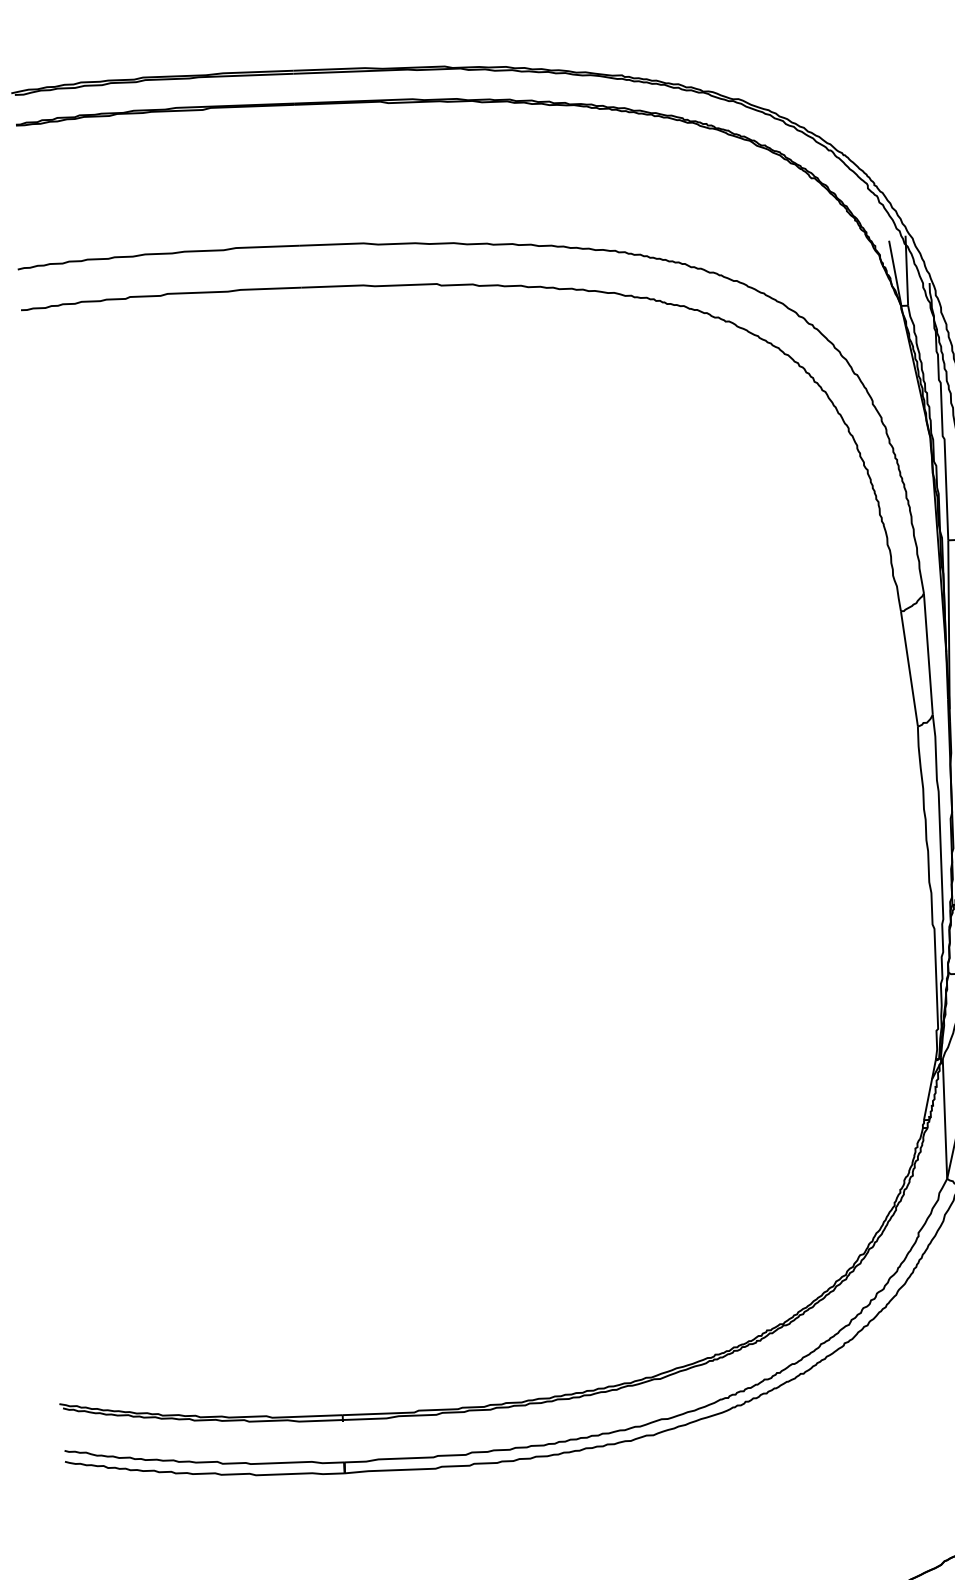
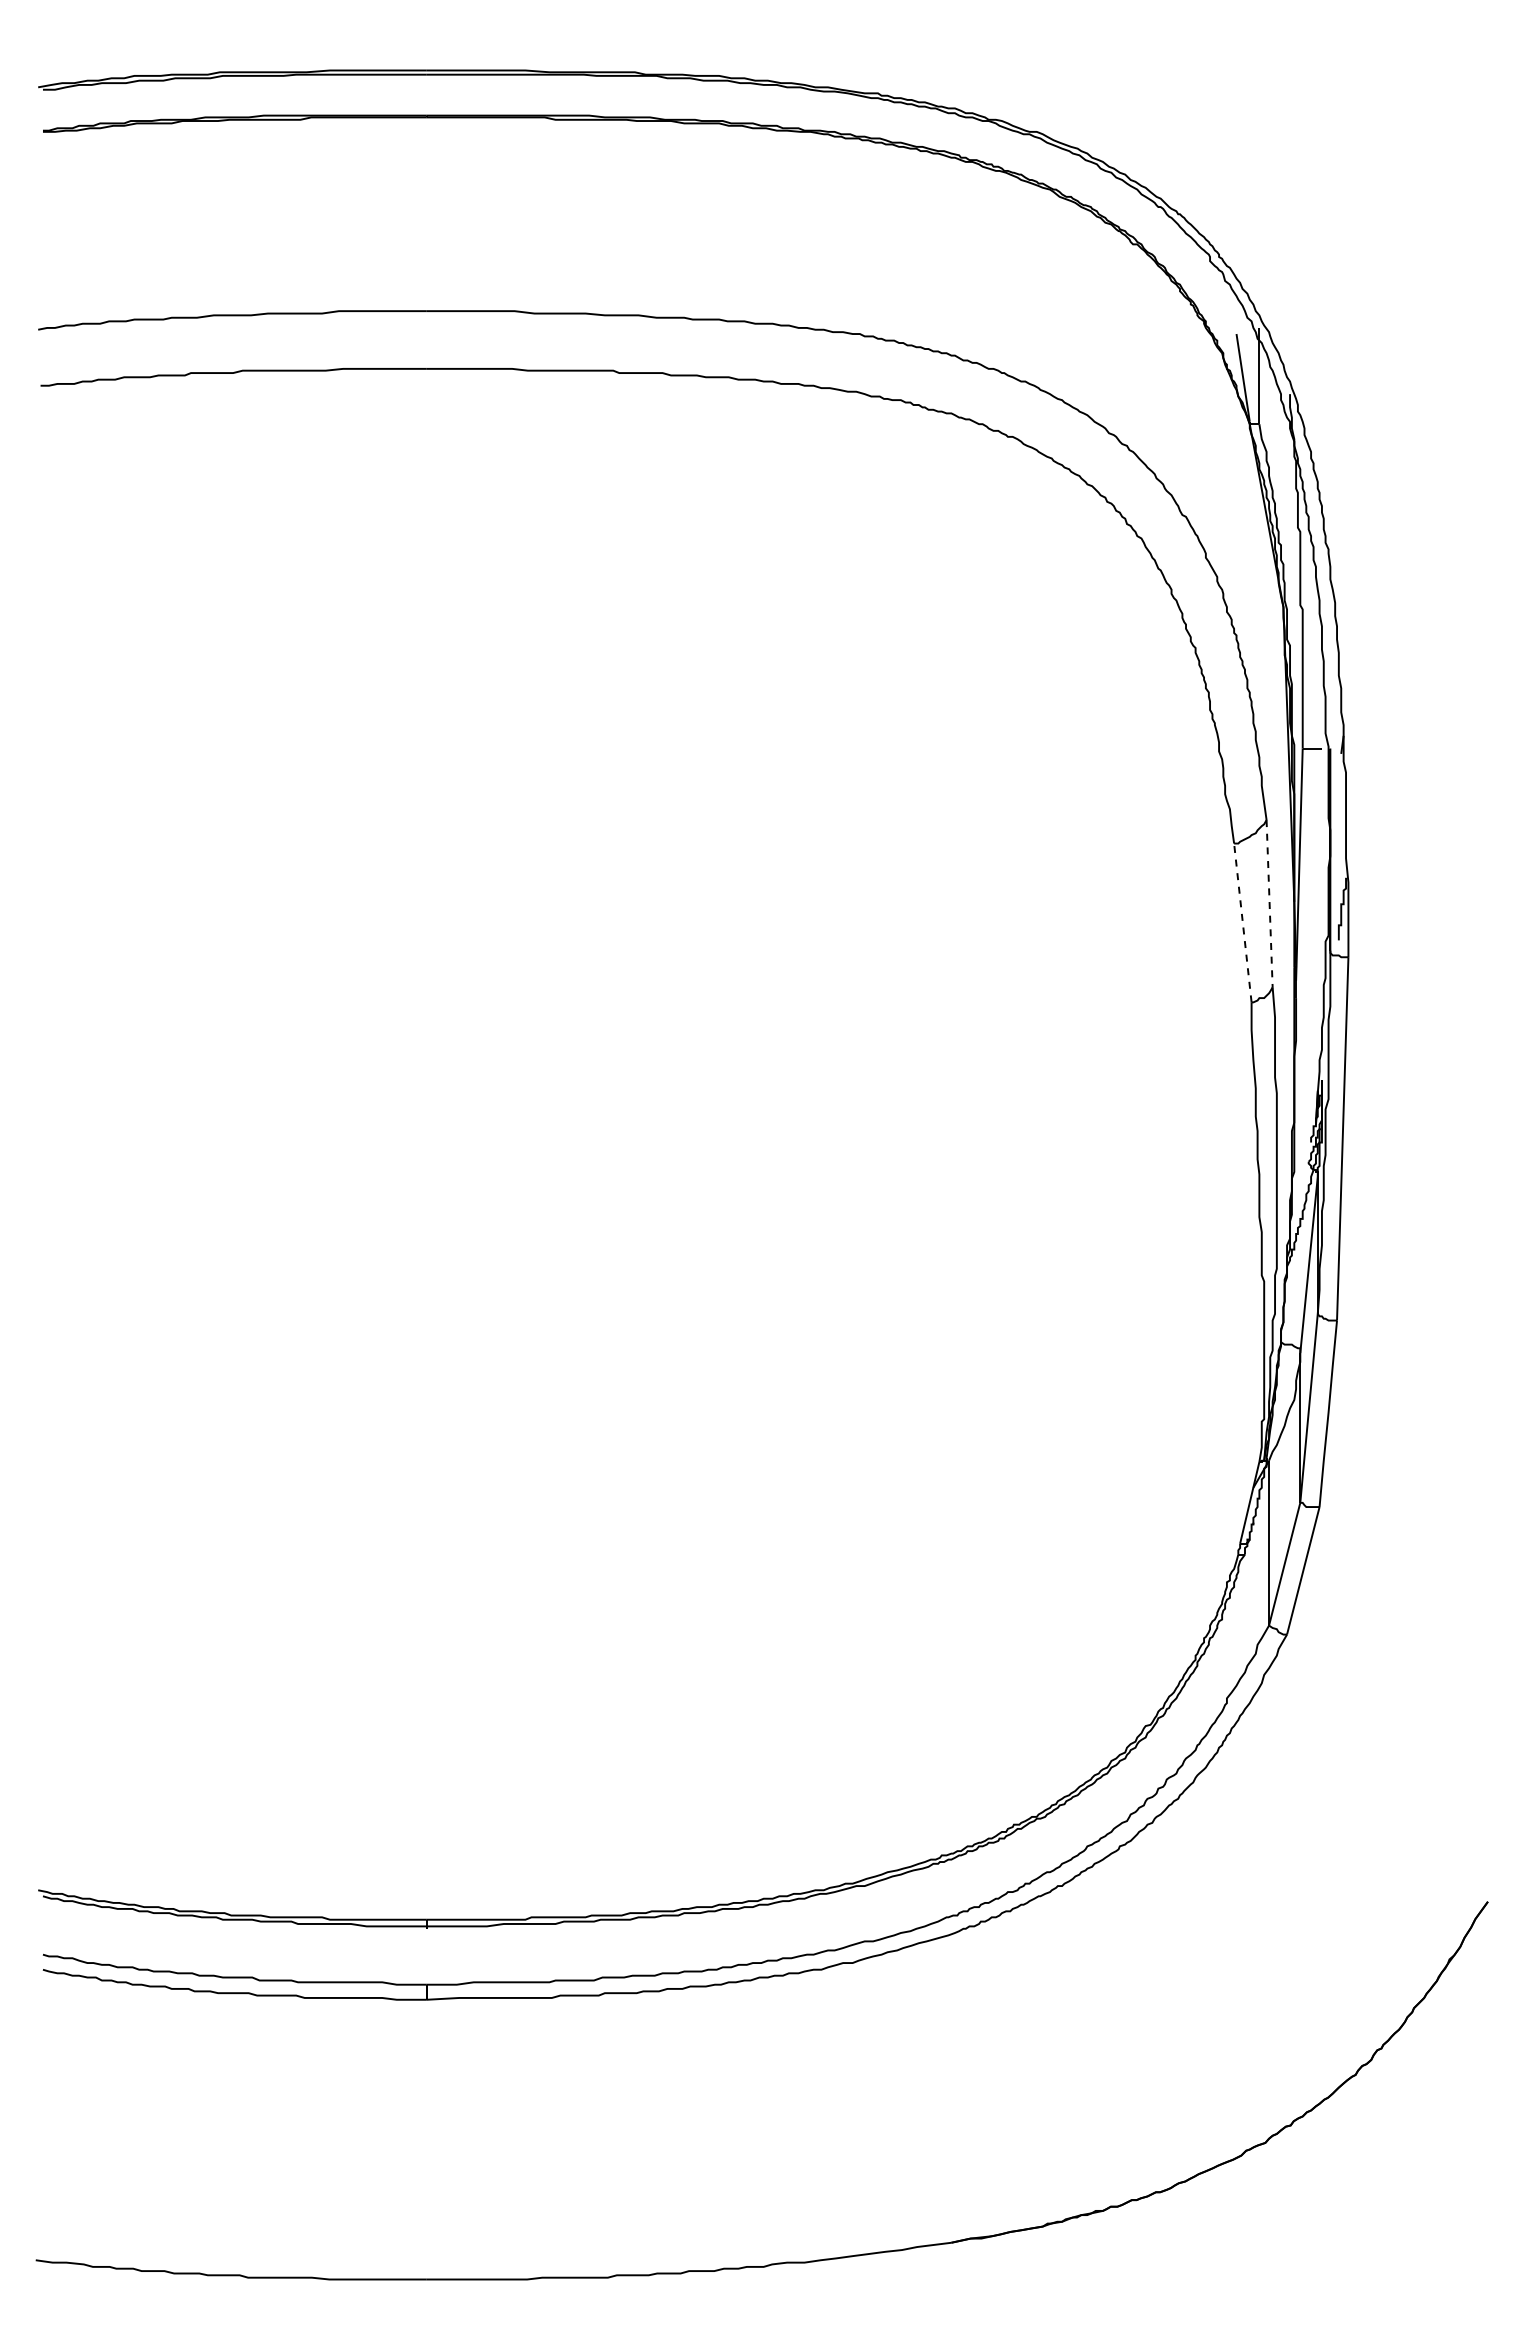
line: (928, 653) -> (1269, 903), solid -> dashed
line: (909, 668) -> (1242, 922), solid -> dashed

